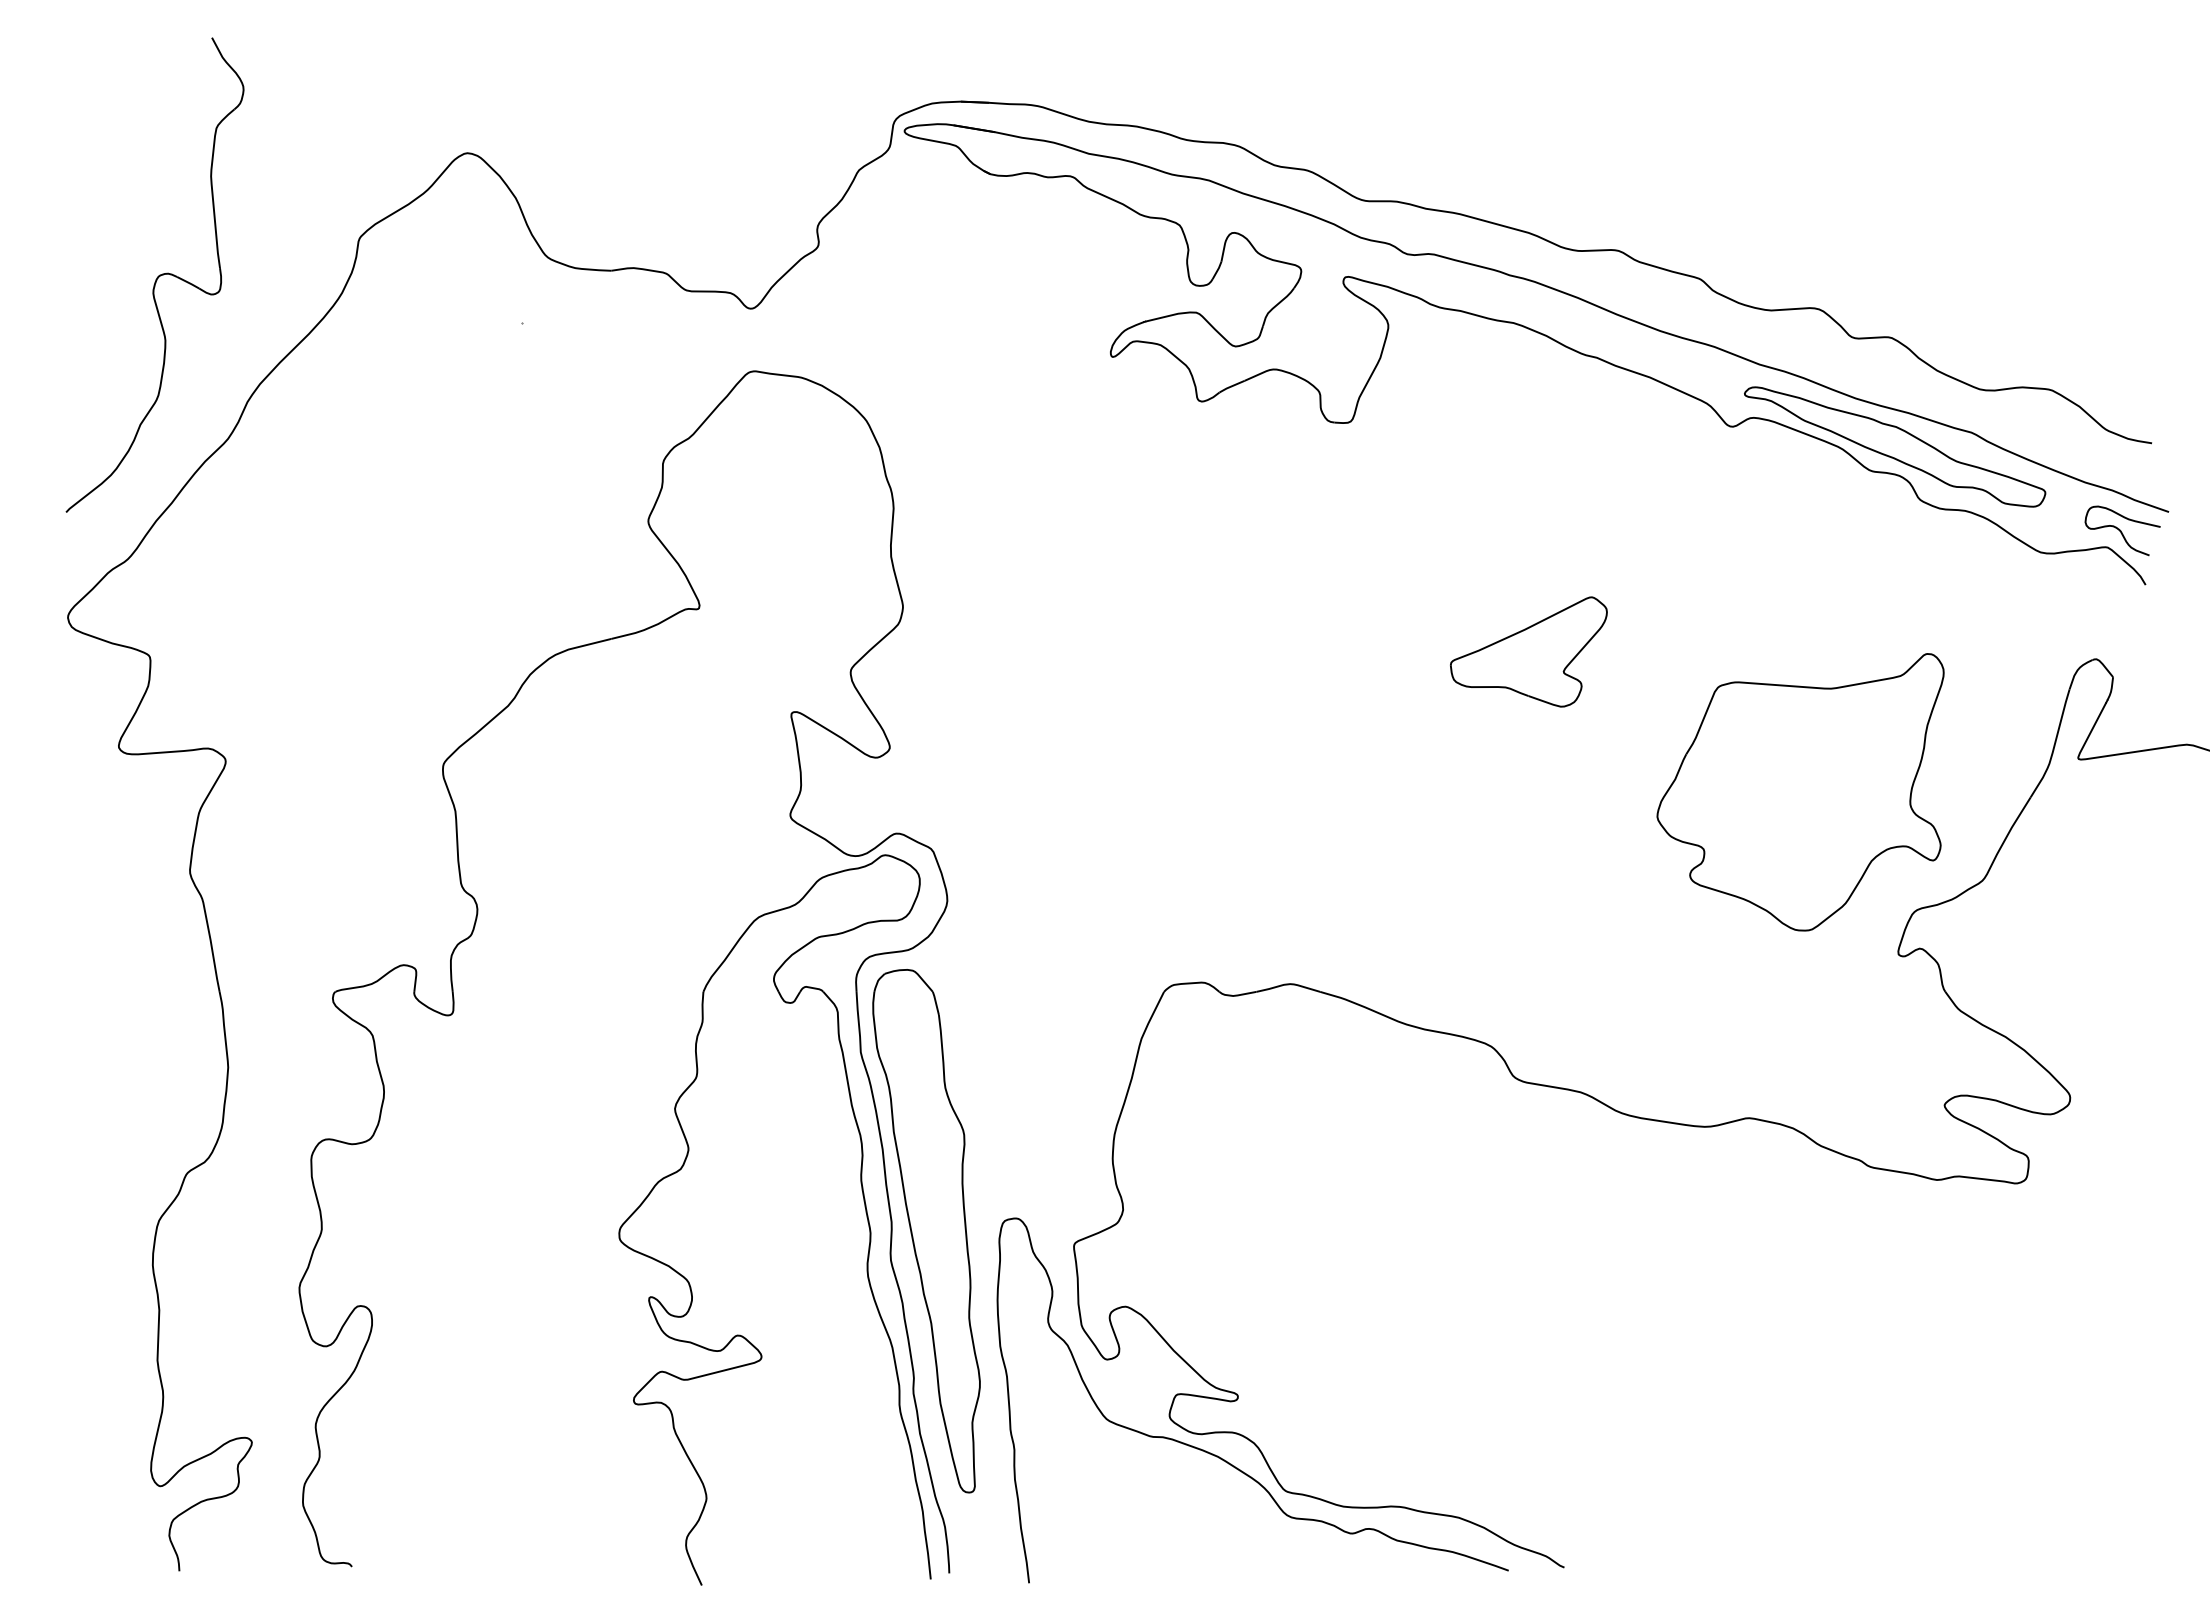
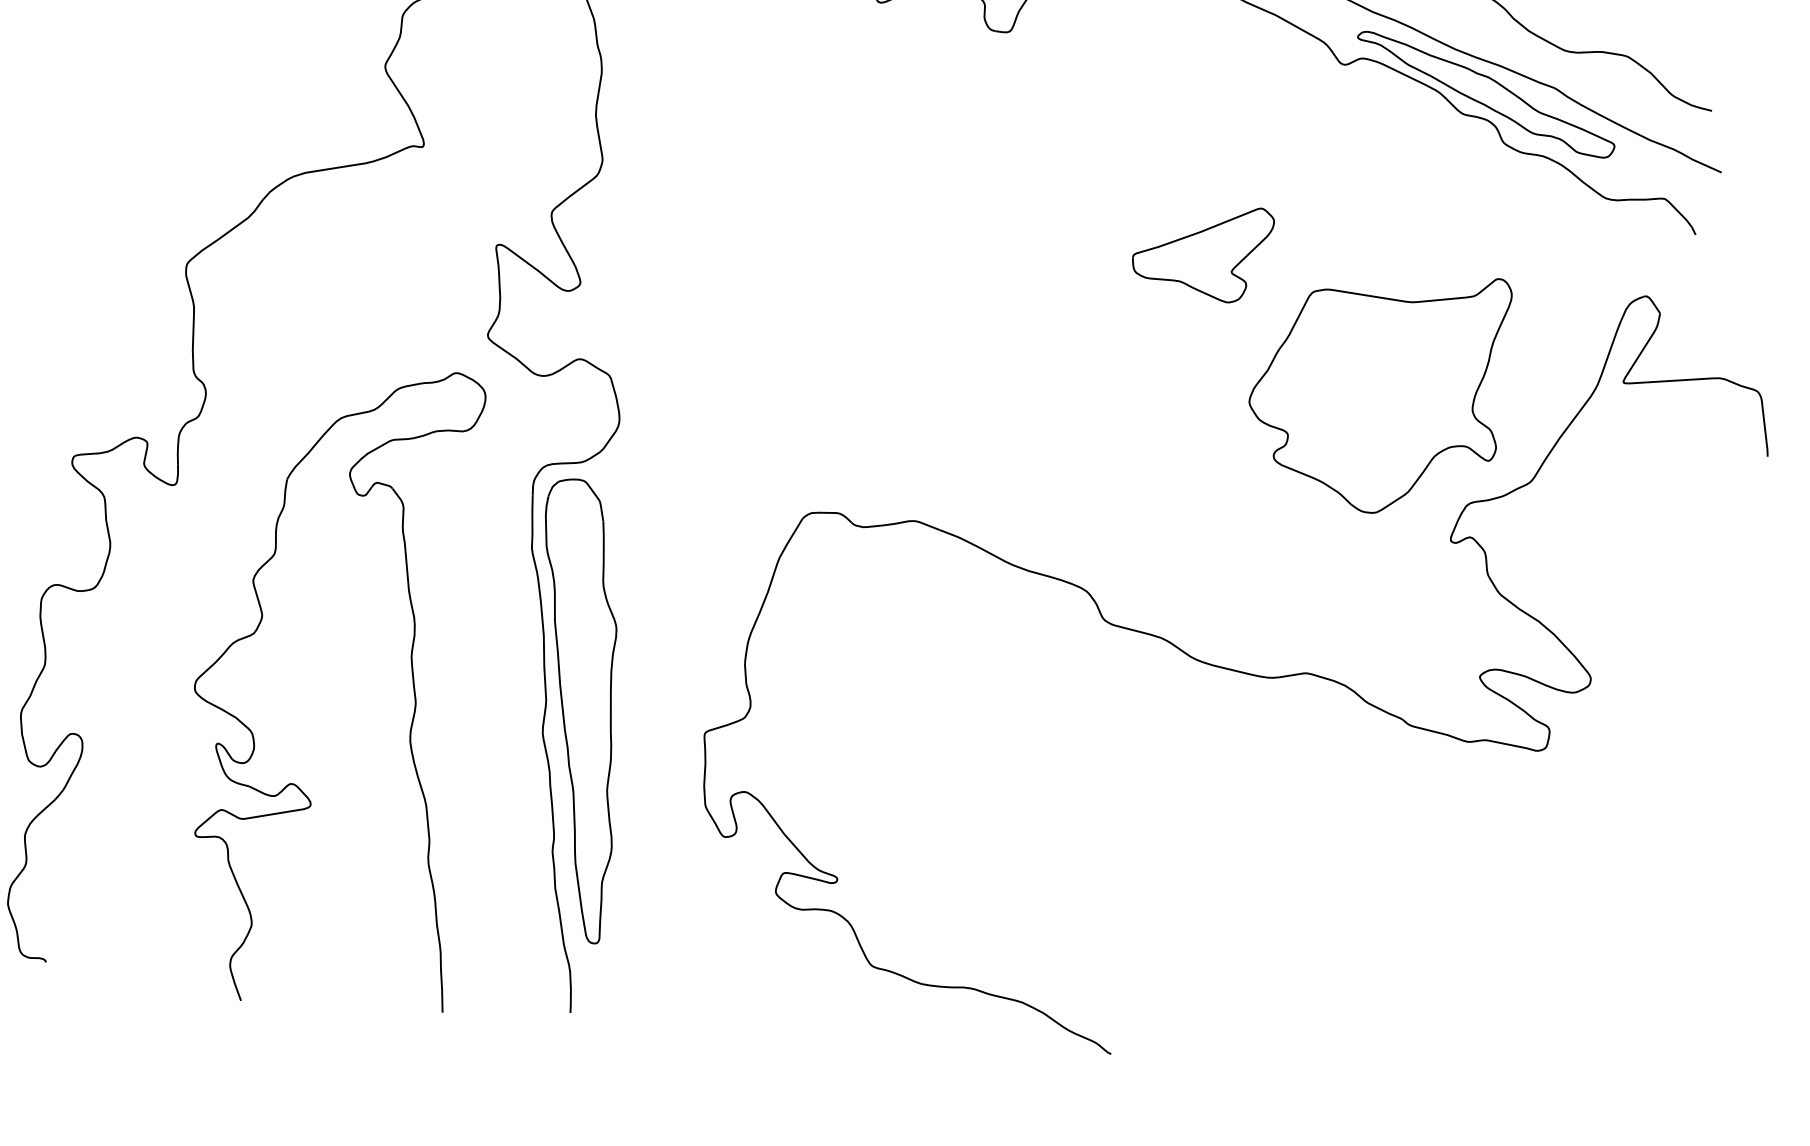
curve: (2121, 530) -> (1678, 185), removed
part: (1528, 651) -> (1202, 251), moved
part: (864, 1207) -> (412, 681), moved
curve: (1221, 1457) -> (818, 931), removed

